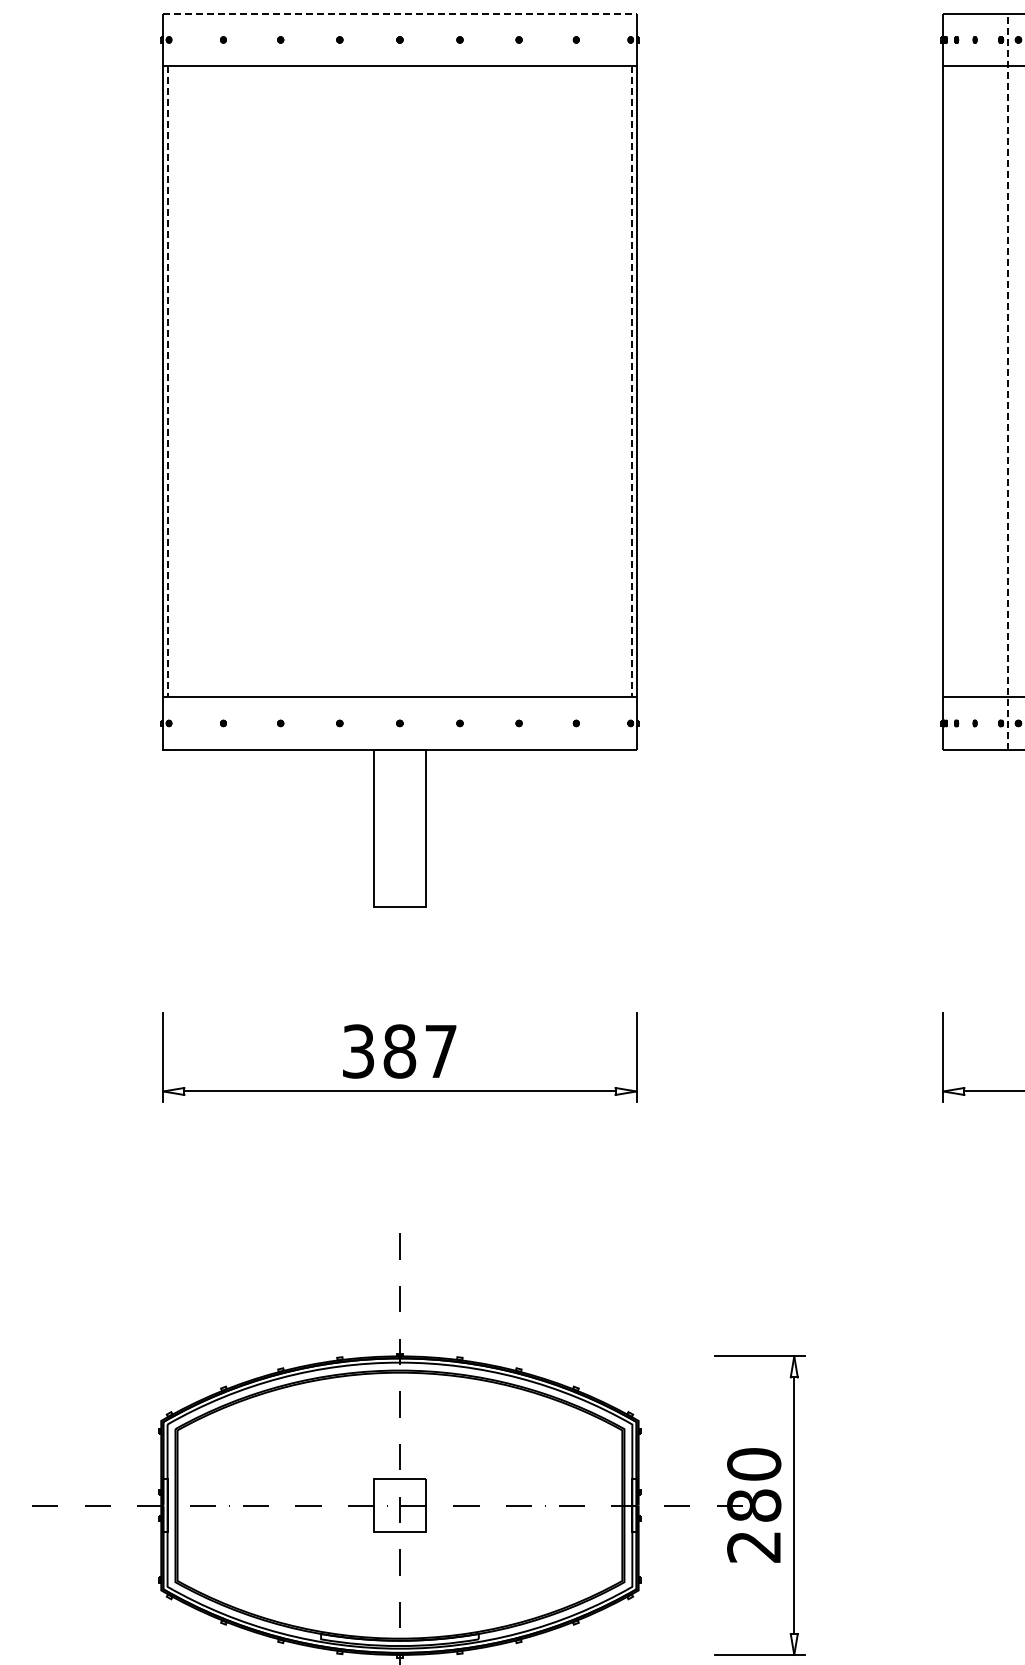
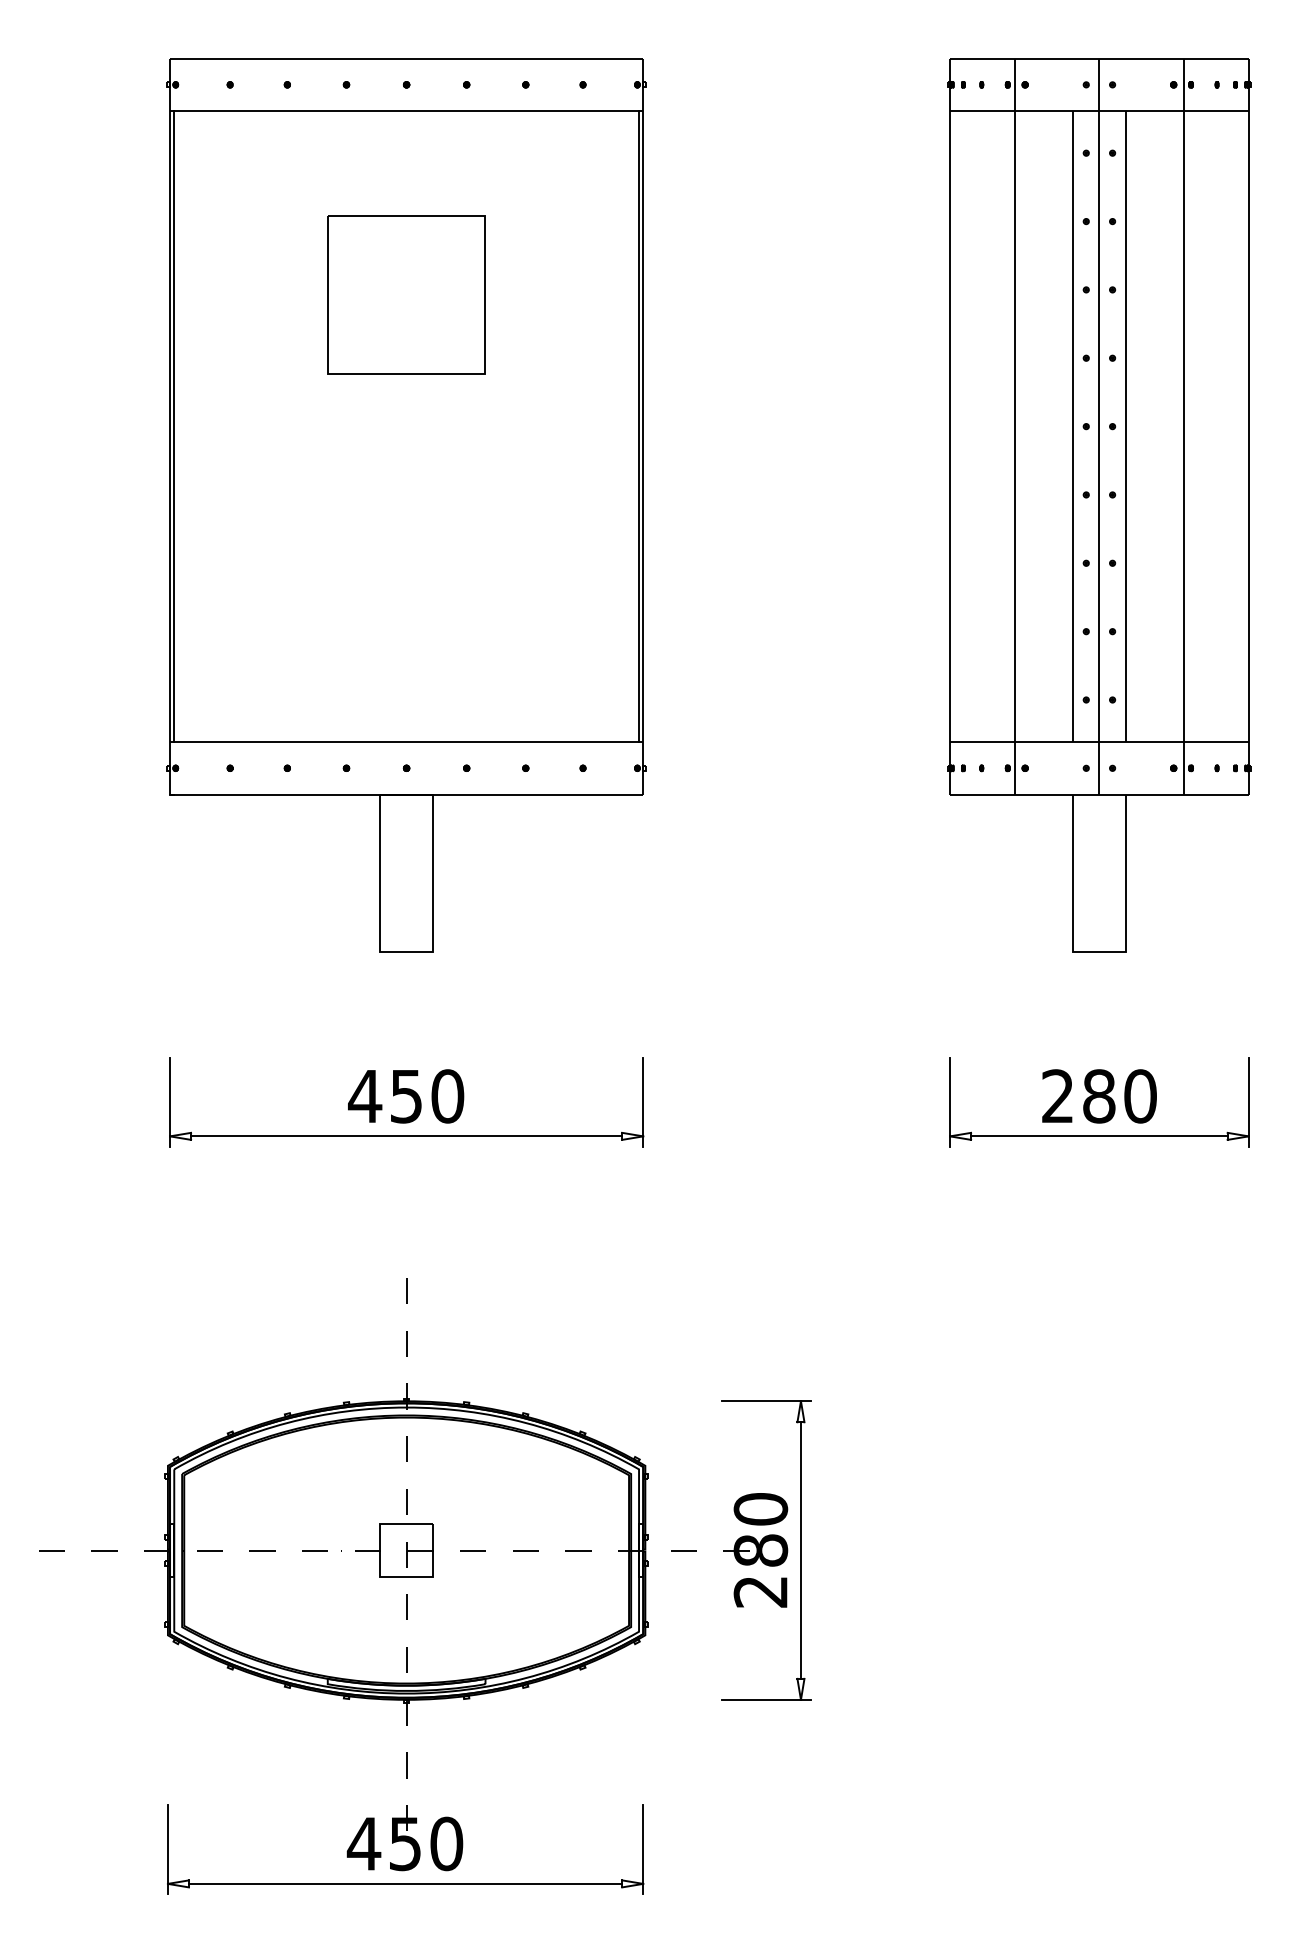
line: (399, 13) -> (406, 58), dashed -> solid
part: (399, 249) -> (406, 294), added
line: (1007, 381) -> (1014, 426), dashed -> solid
line: (167, 382) -> (174, 427), dashed -> solid
line: (631, 382) -> (638, 427), dashed -> solid
text: (399, 1051) -> (406, 1096), 387 -> 450

